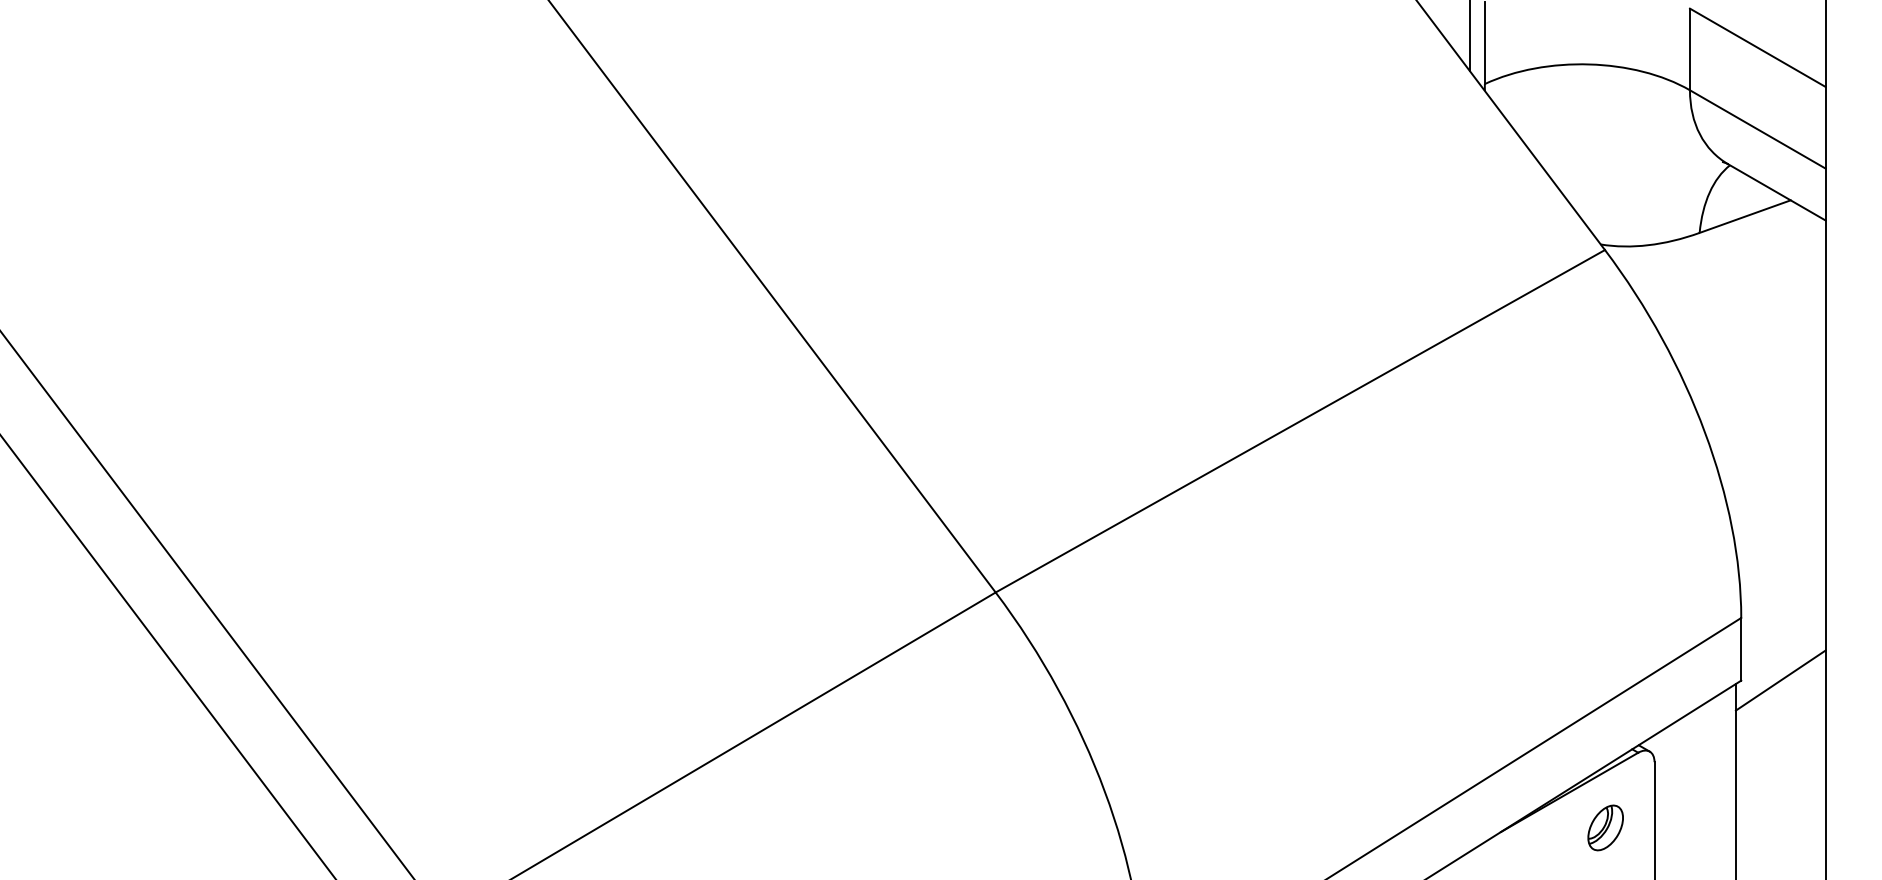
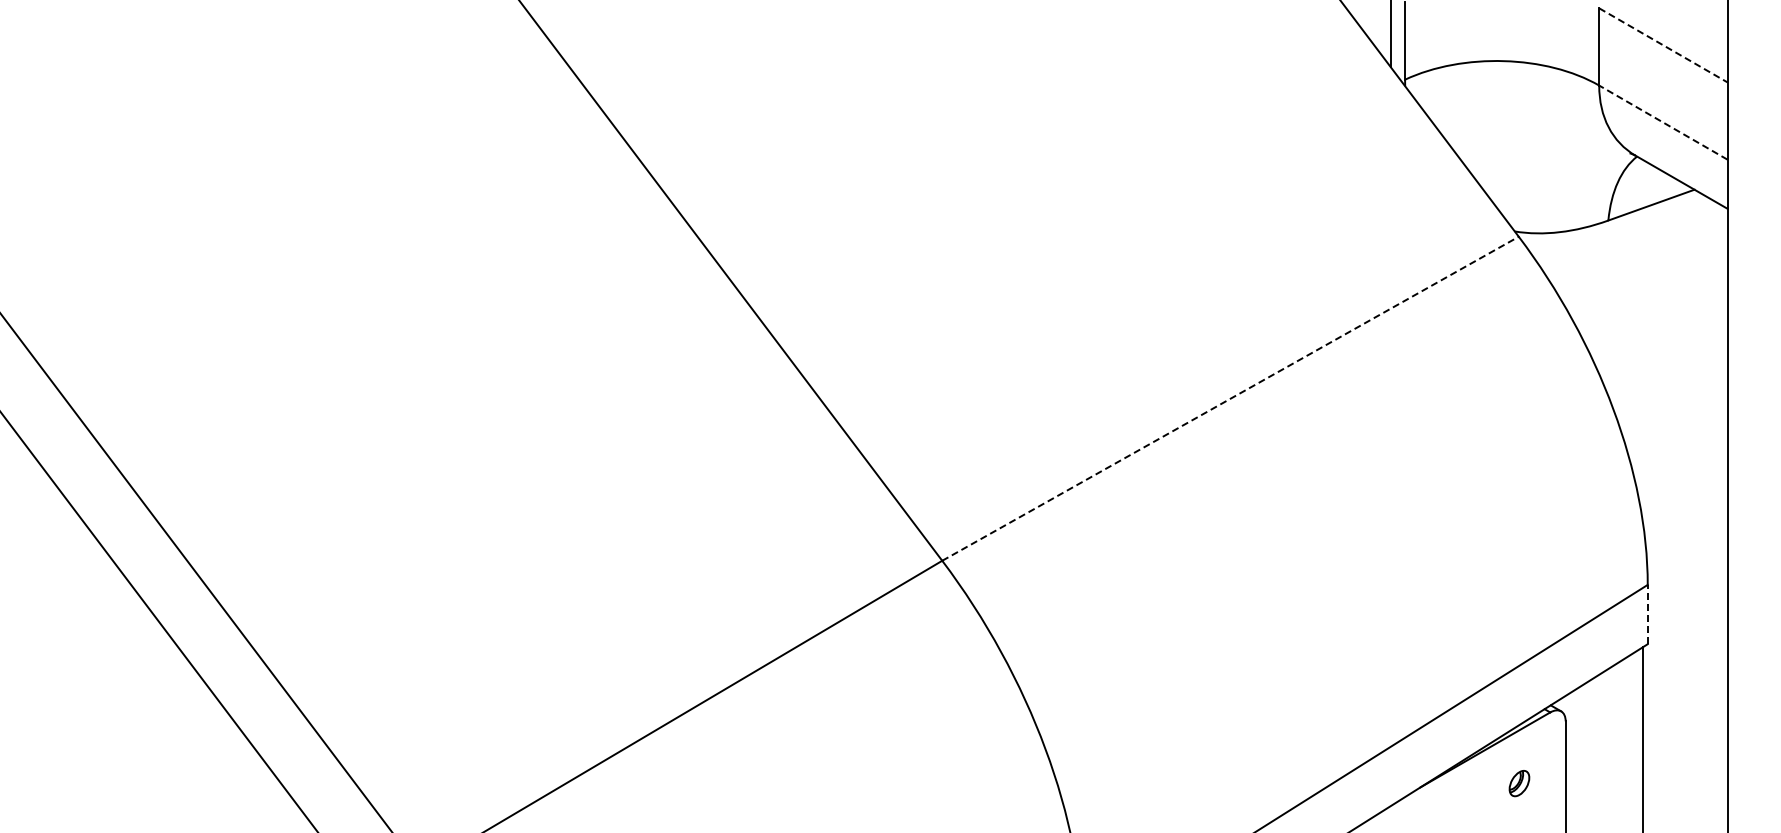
line: (1757, 47) -> (1663, 45), solid -> dashed
line: (1756, 129) -> (1662, 122), solid -> dashed
line: (1300, 420) -> (1230, 398), solid -> dashed
line: (1740, 649) -> (1647, 614), solid -> dashed
line: (1780, 679) -> (1684, 643), removed
part: (1605, 827) -> (1519, 783), size x0.6

